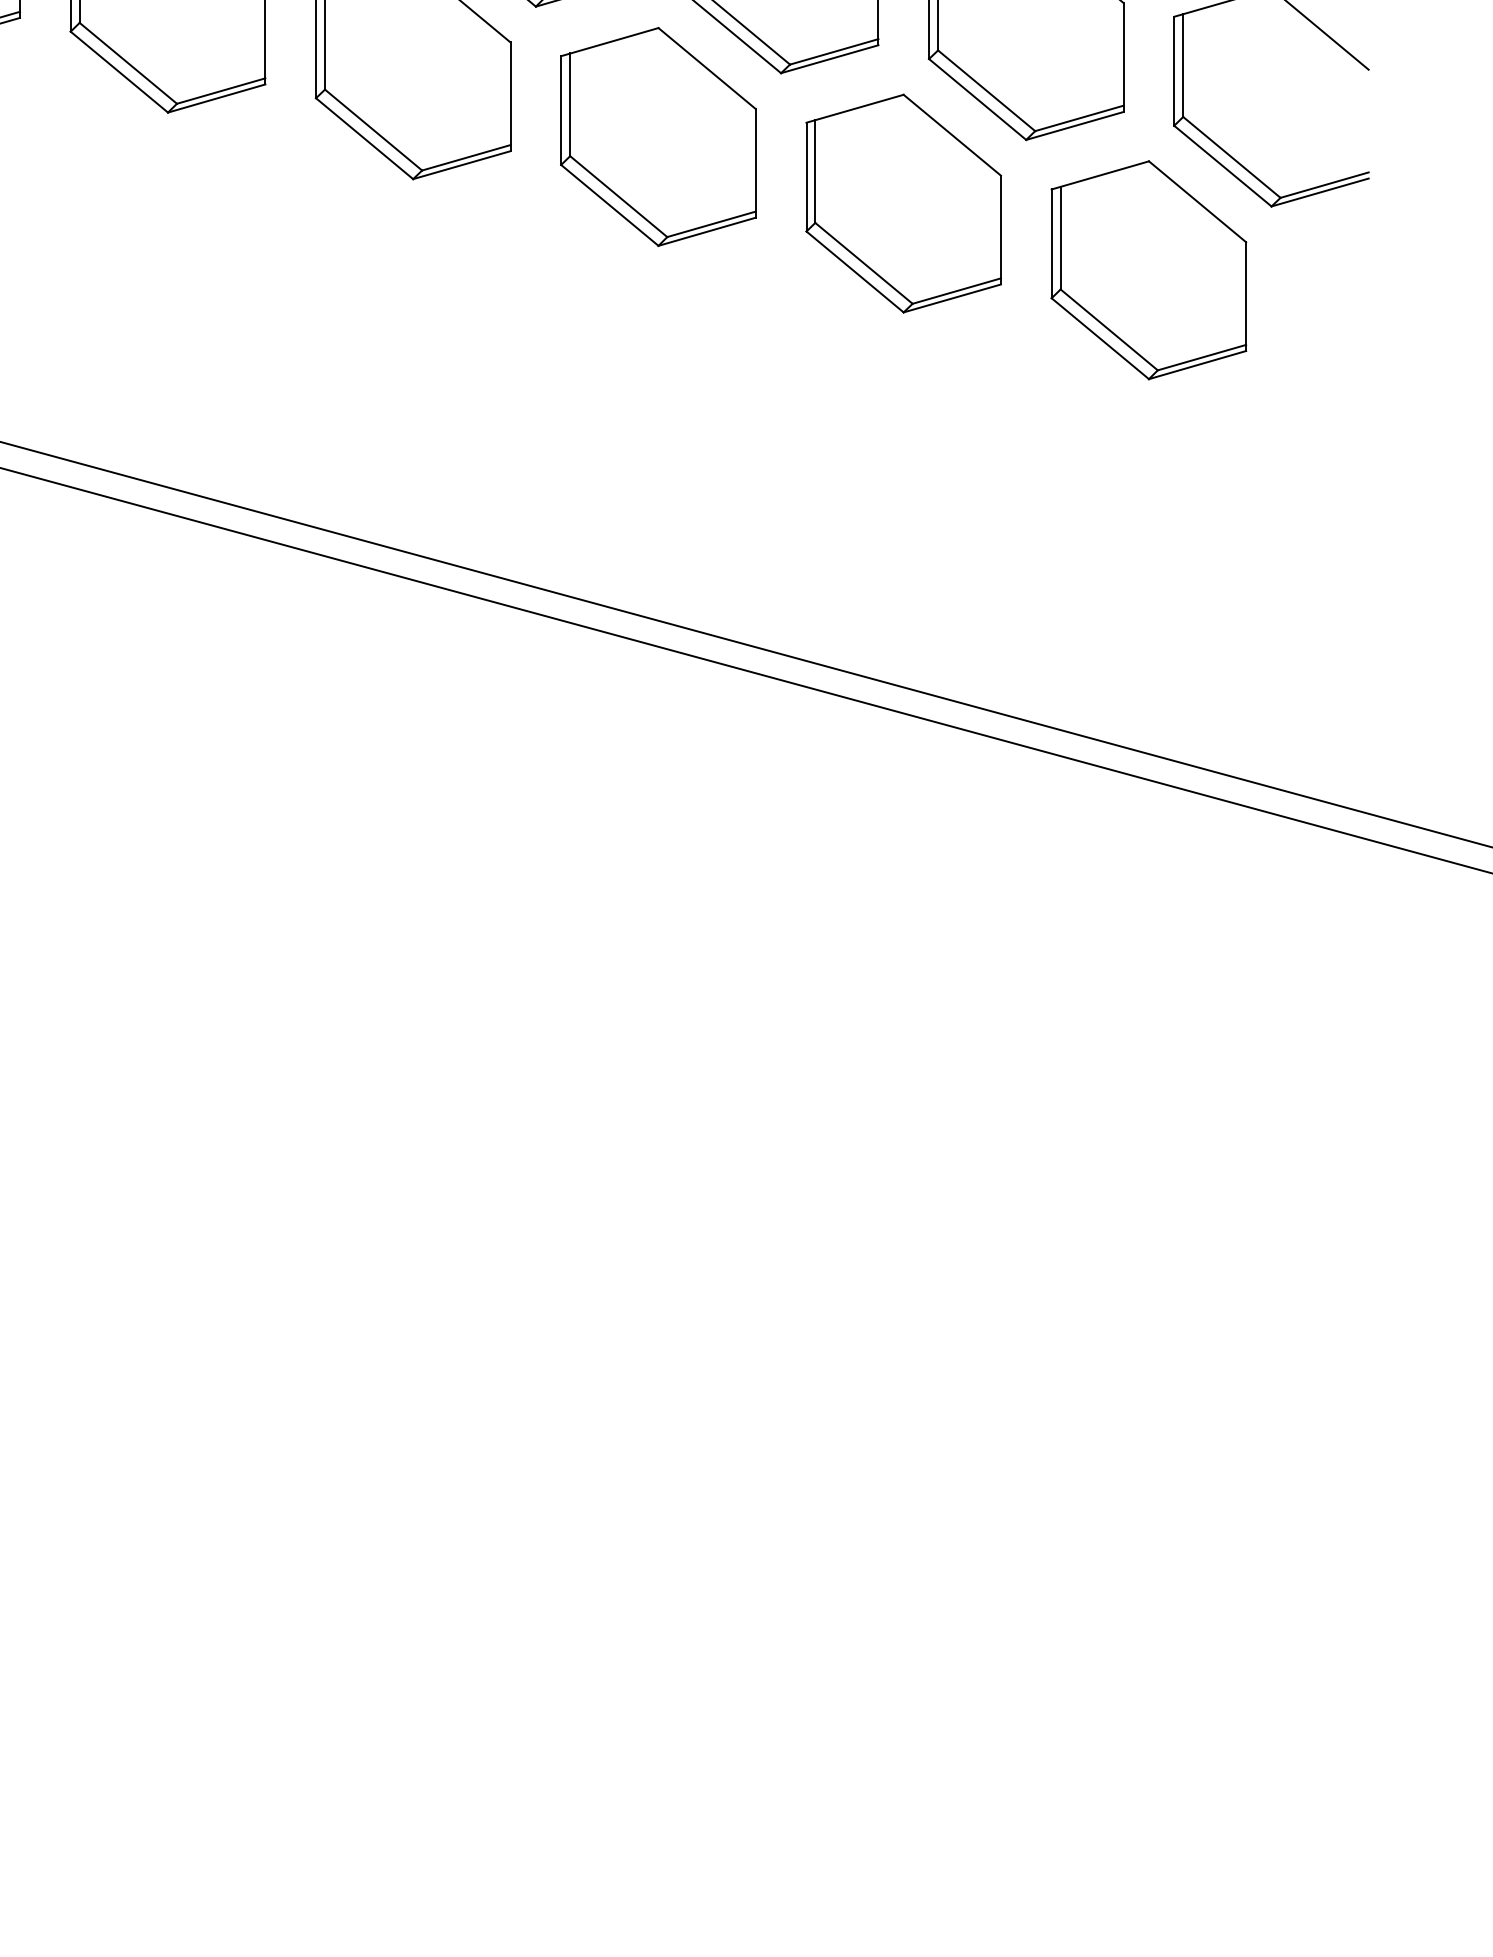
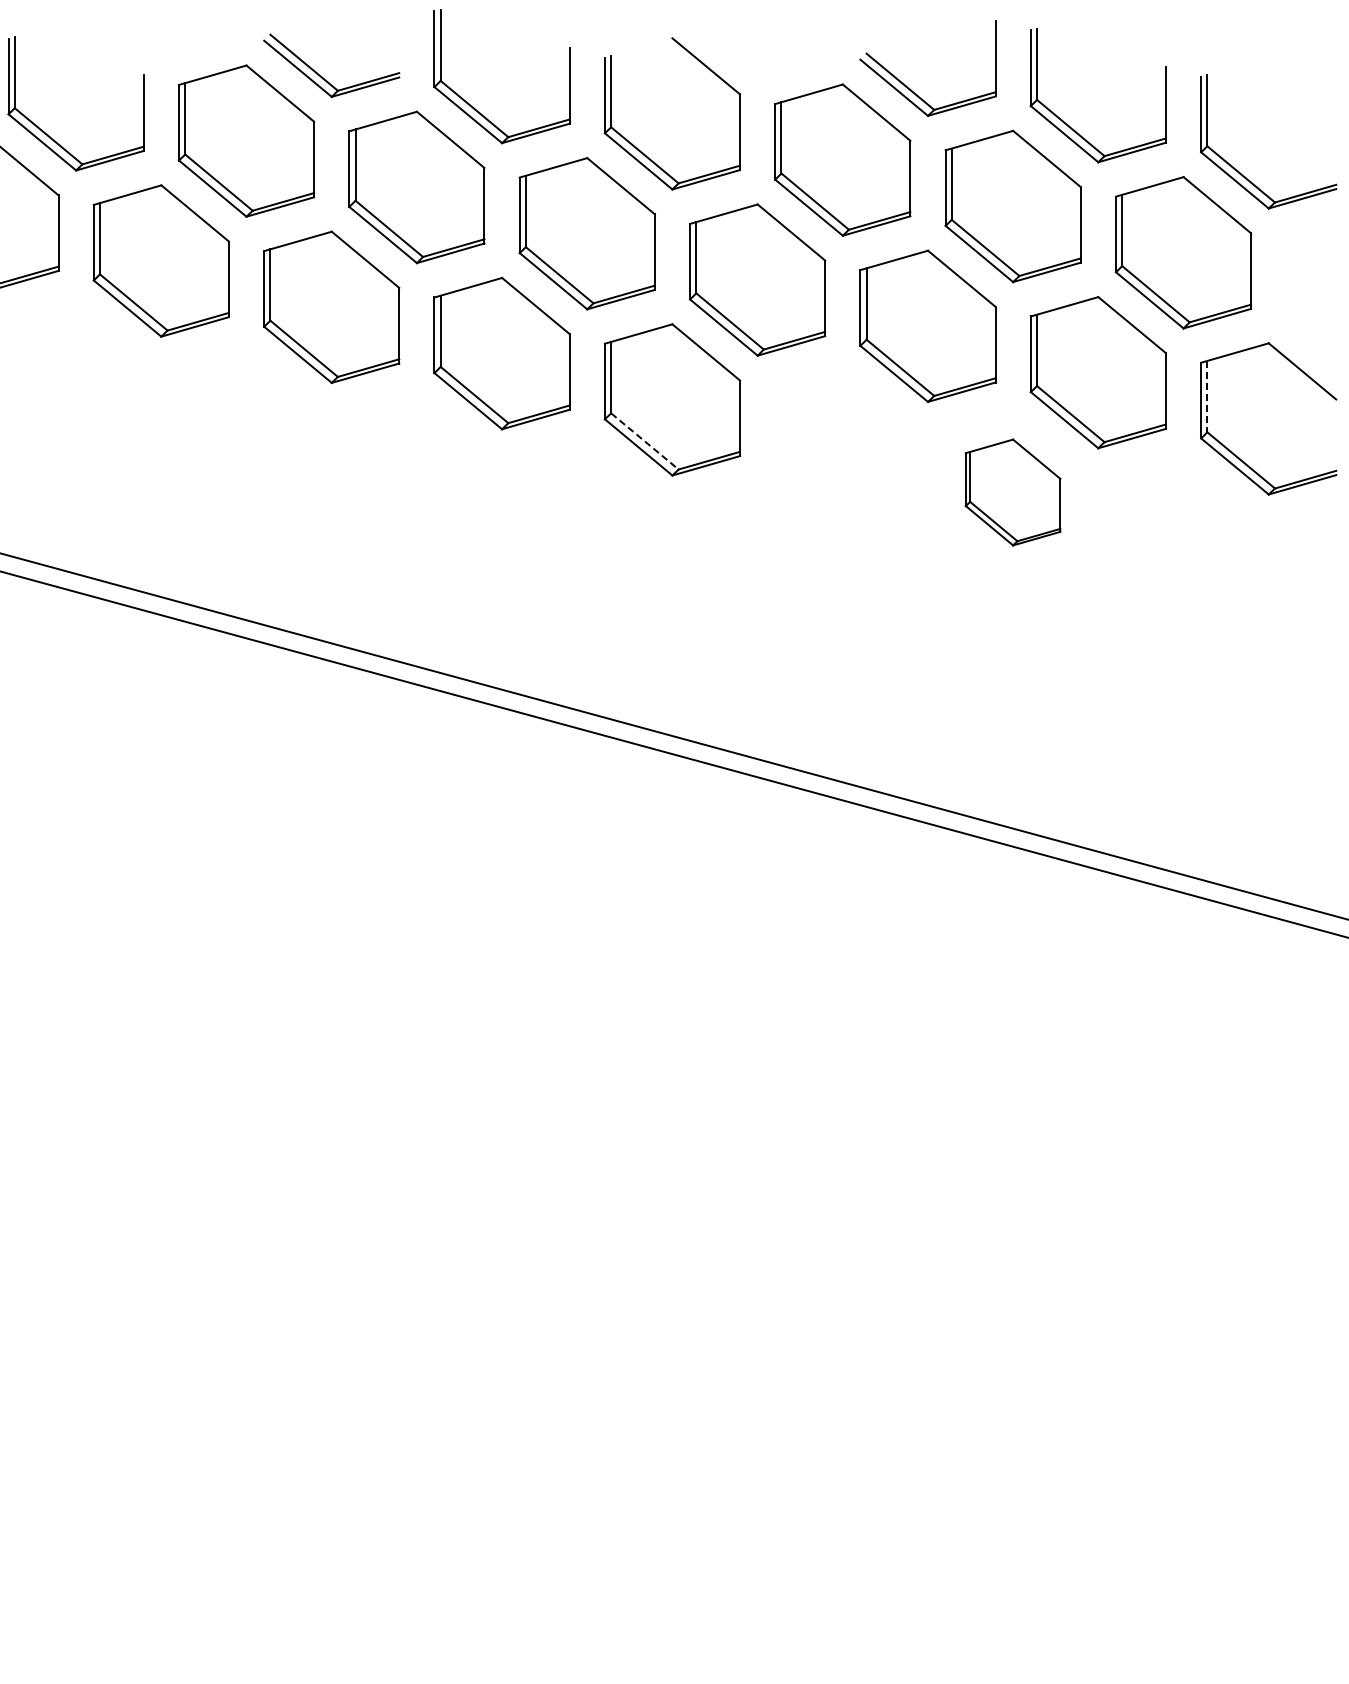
line: (1183, 65) -> (1207, 396), solid -> dashed
line: (372, 130) -> (644, 441), solid -> dashed
part: (657, 135) -> (842, 445), removed
part: (902, 203) -> (1012, 492), size x0.7
part: (1148, 269) -> (1183, 538), removed

